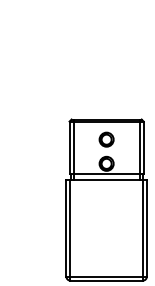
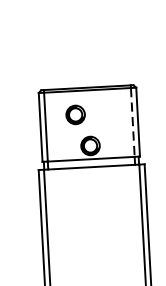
part: (106, 139) -> (75, 114), moved
line: (139, 148) -> (132, 123), solid -> dashed

